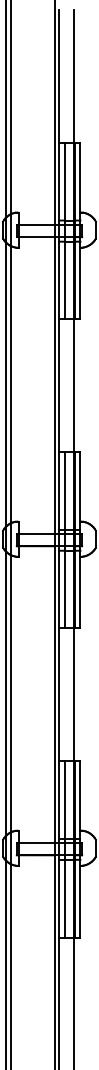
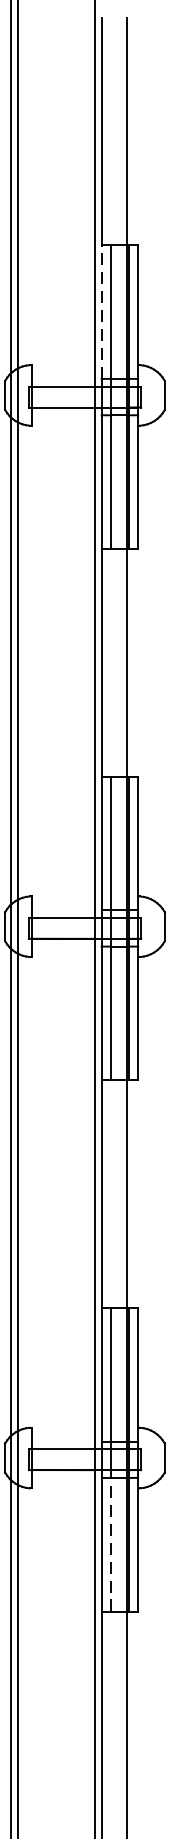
line: (59, 181) -> (102, 311), solid -> dashed
line: (64, 898) -> (110, 1544), solid -> dashed

